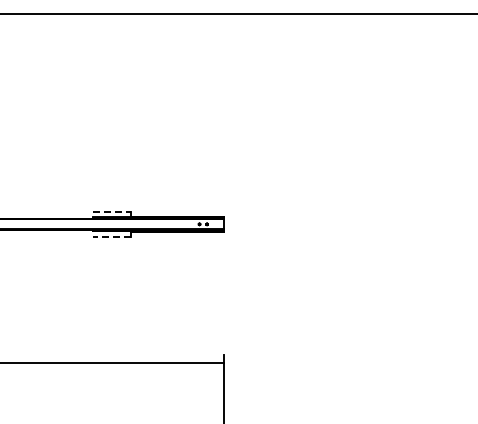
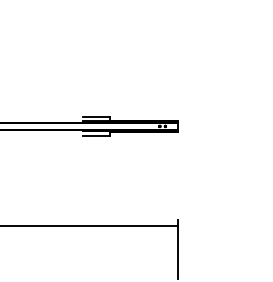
line: (111, 211) -> (96, 117), dashed -> solid
line: (111, 237) -> (96, 135), dashed -> solid

